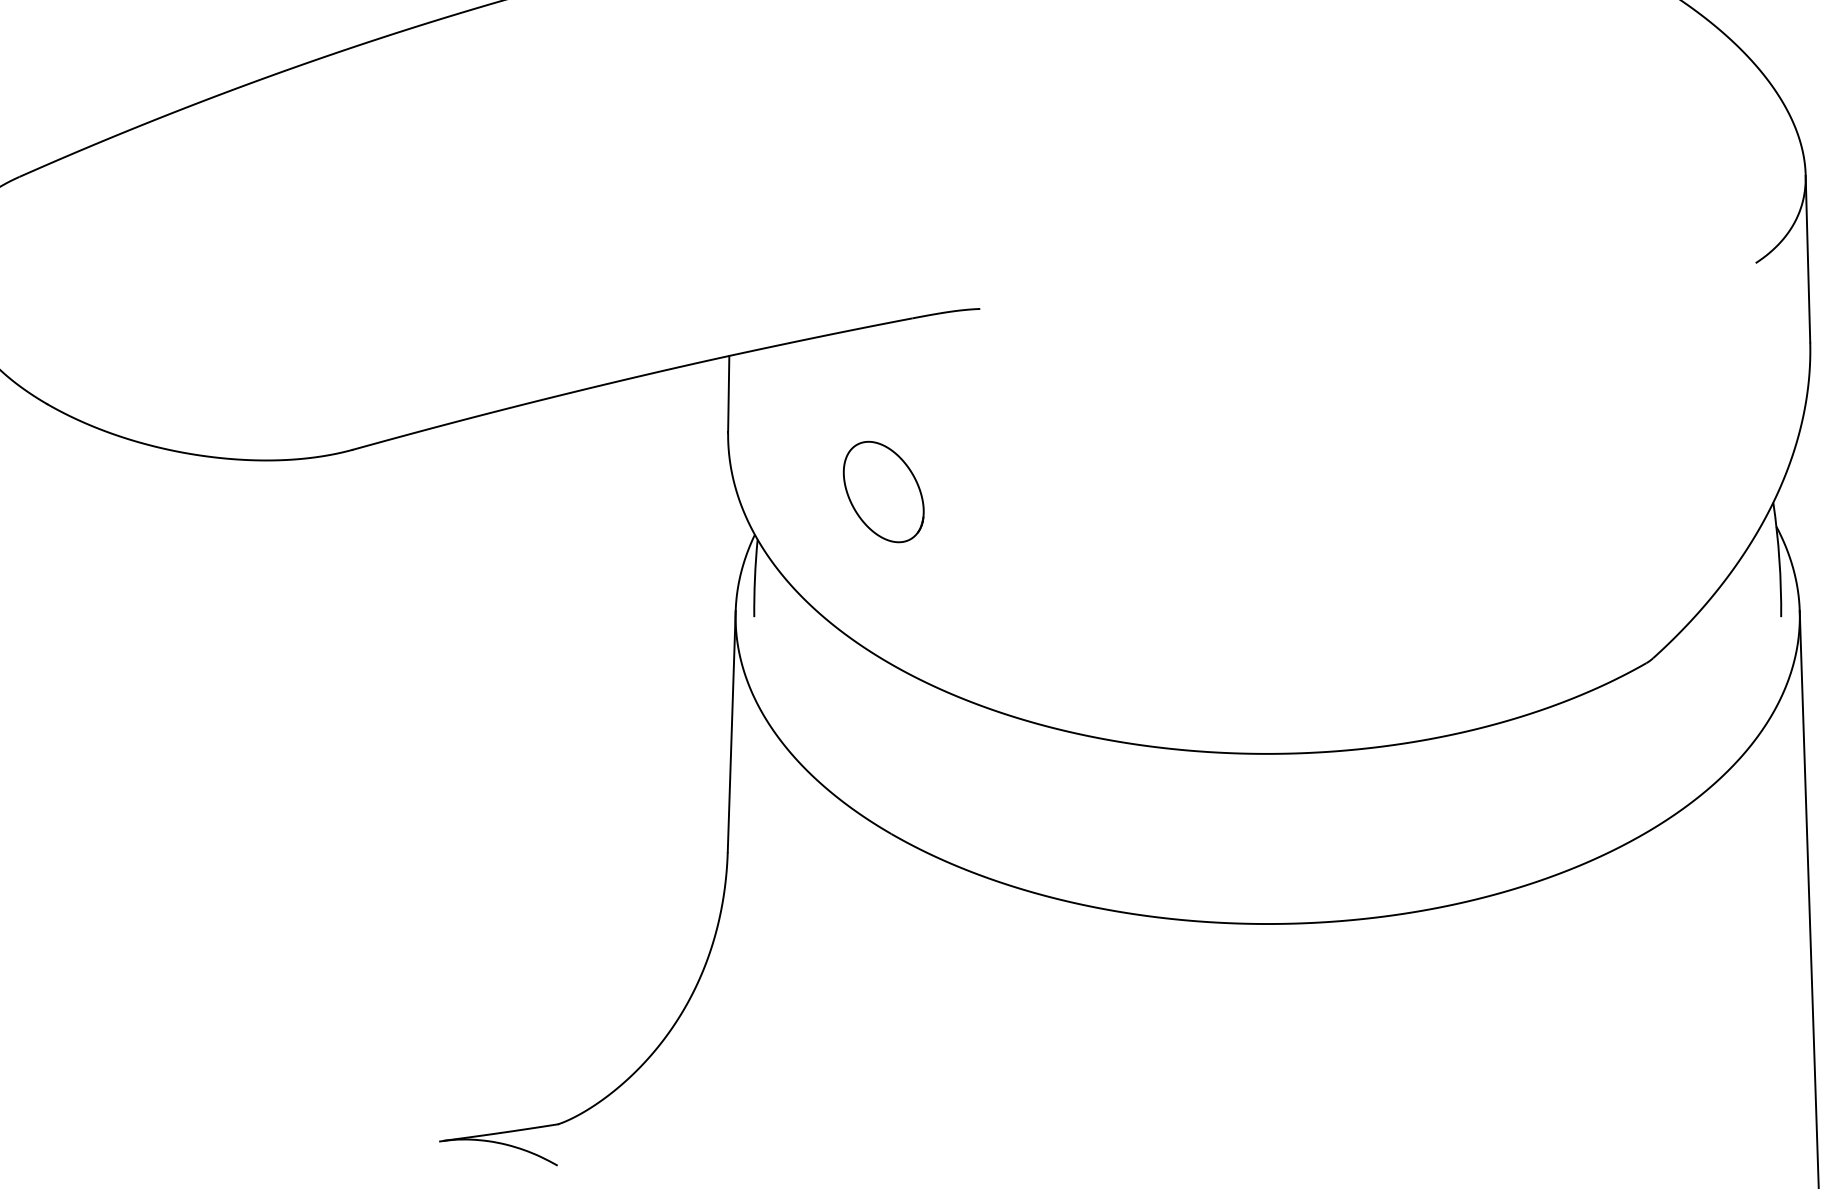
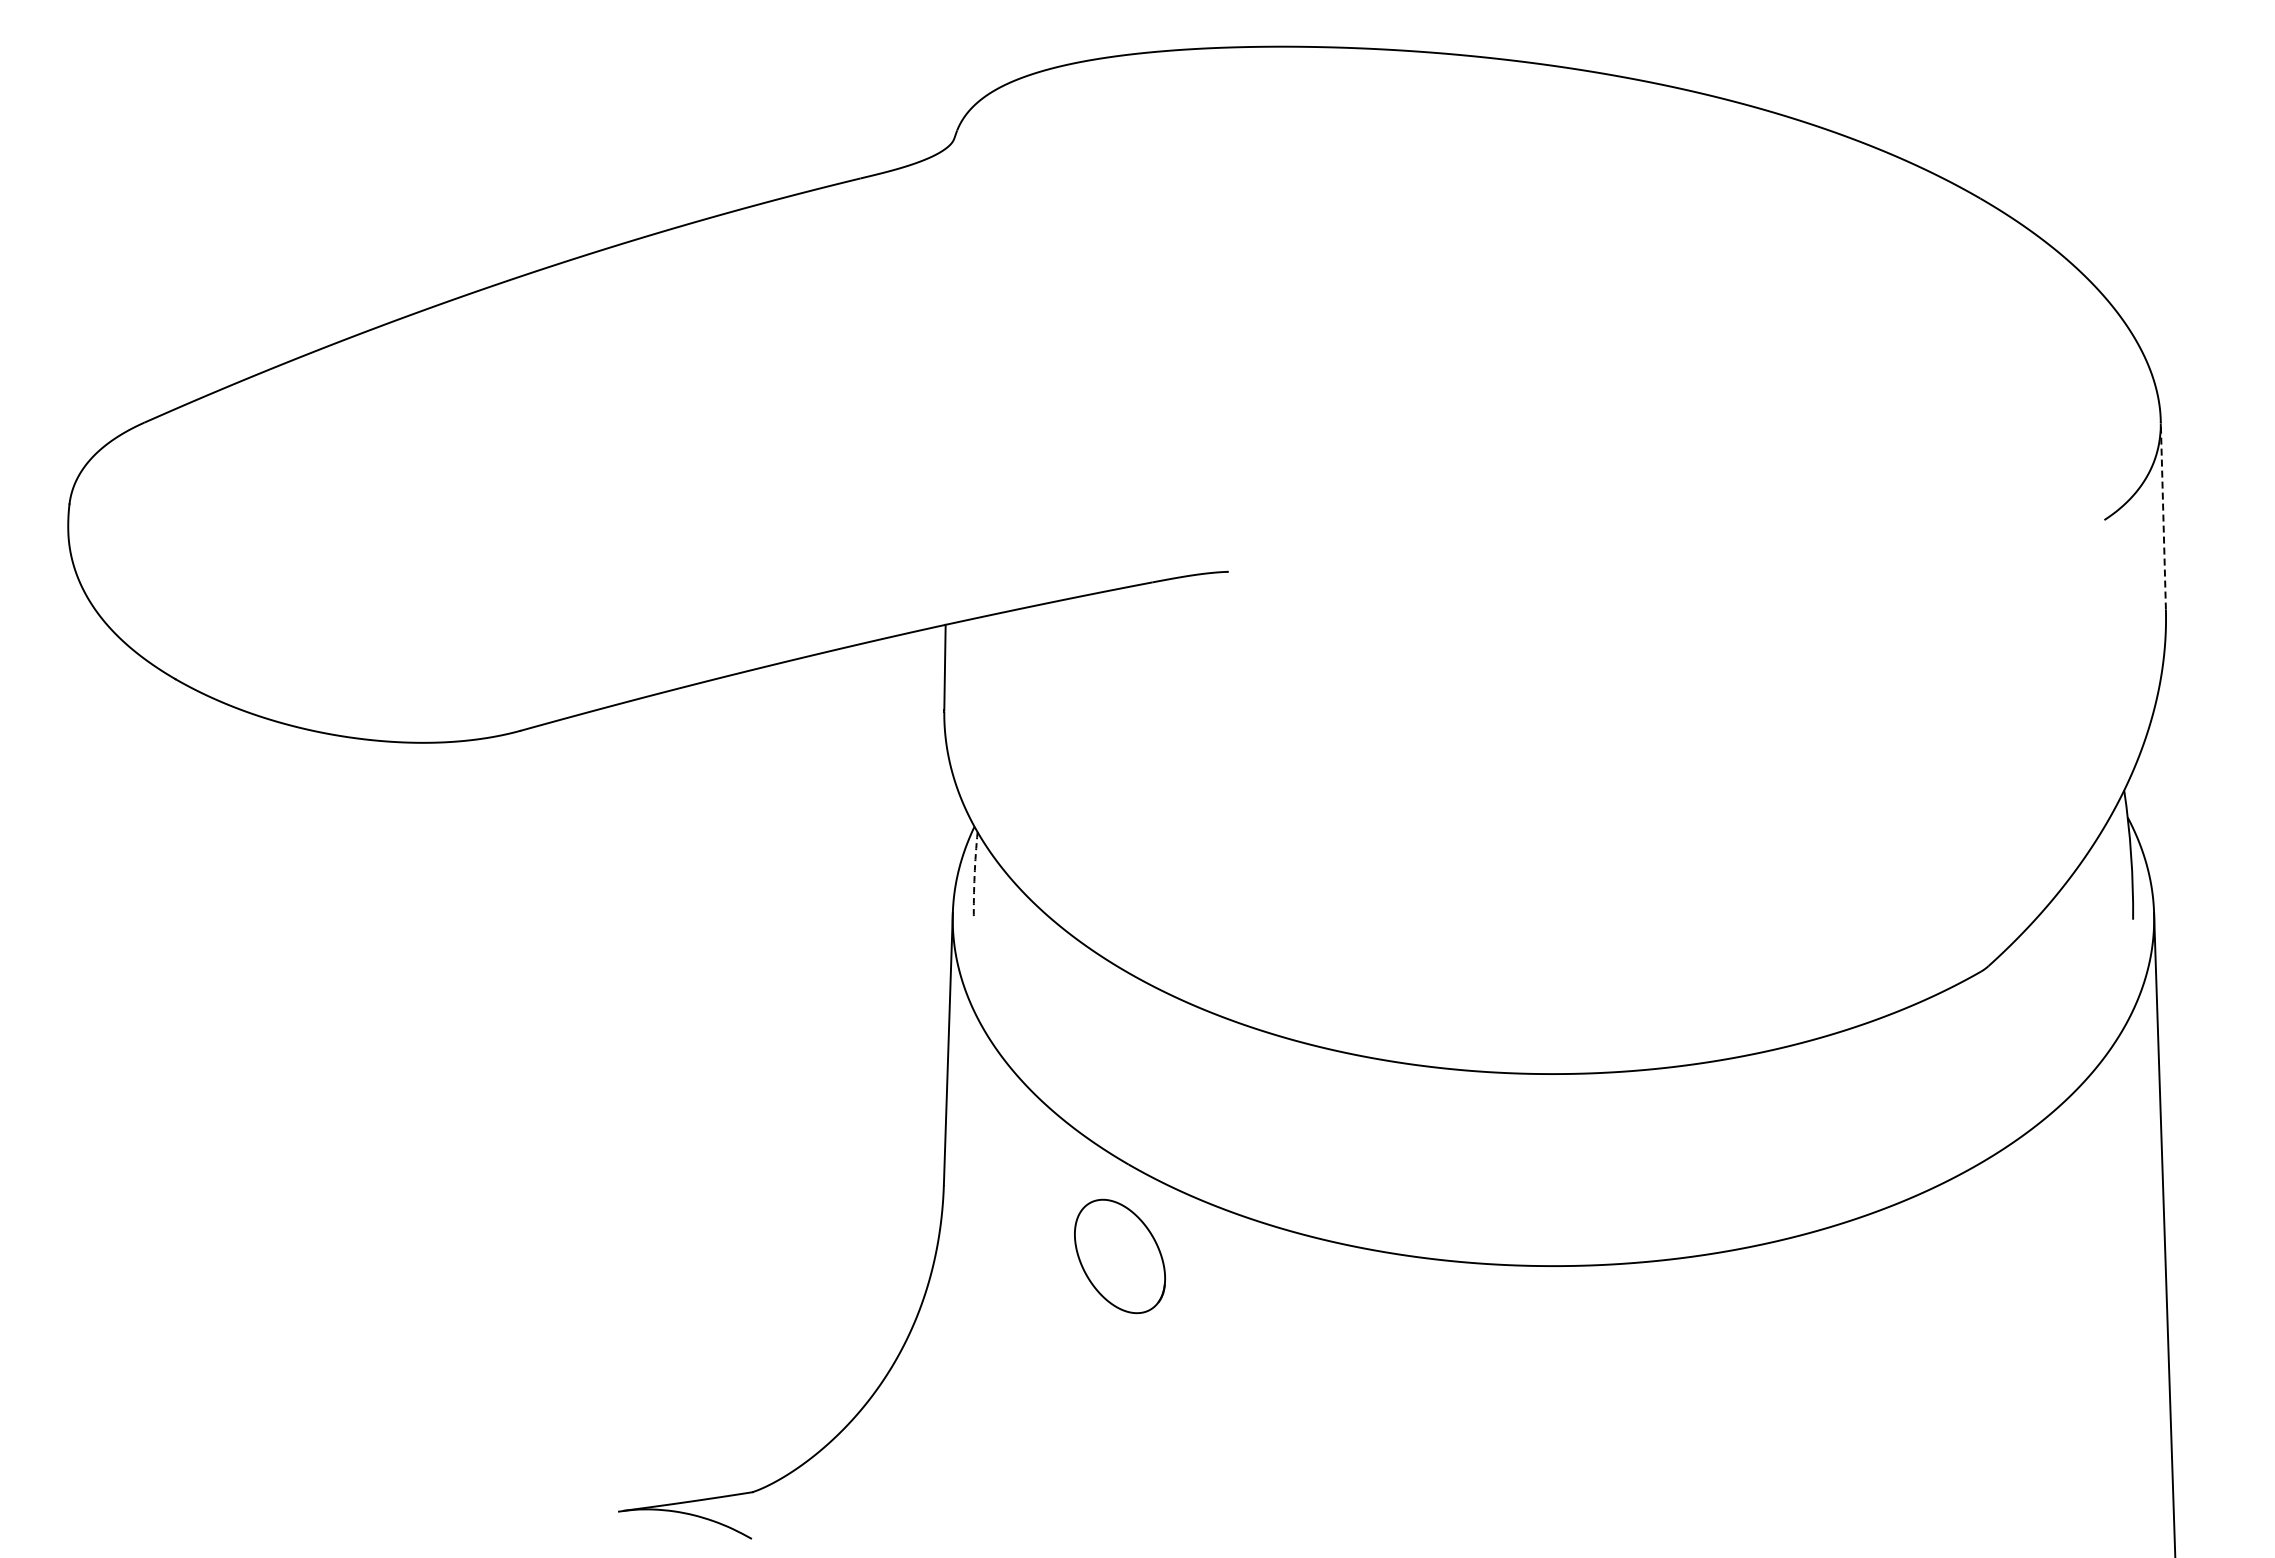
line: (1808, 259) -> (2163, 515), solid -> dashed
part: (883, 492) -> (1119, 1256), moved
arc: (754, 577) -> (974, 875), solid -> dashed

